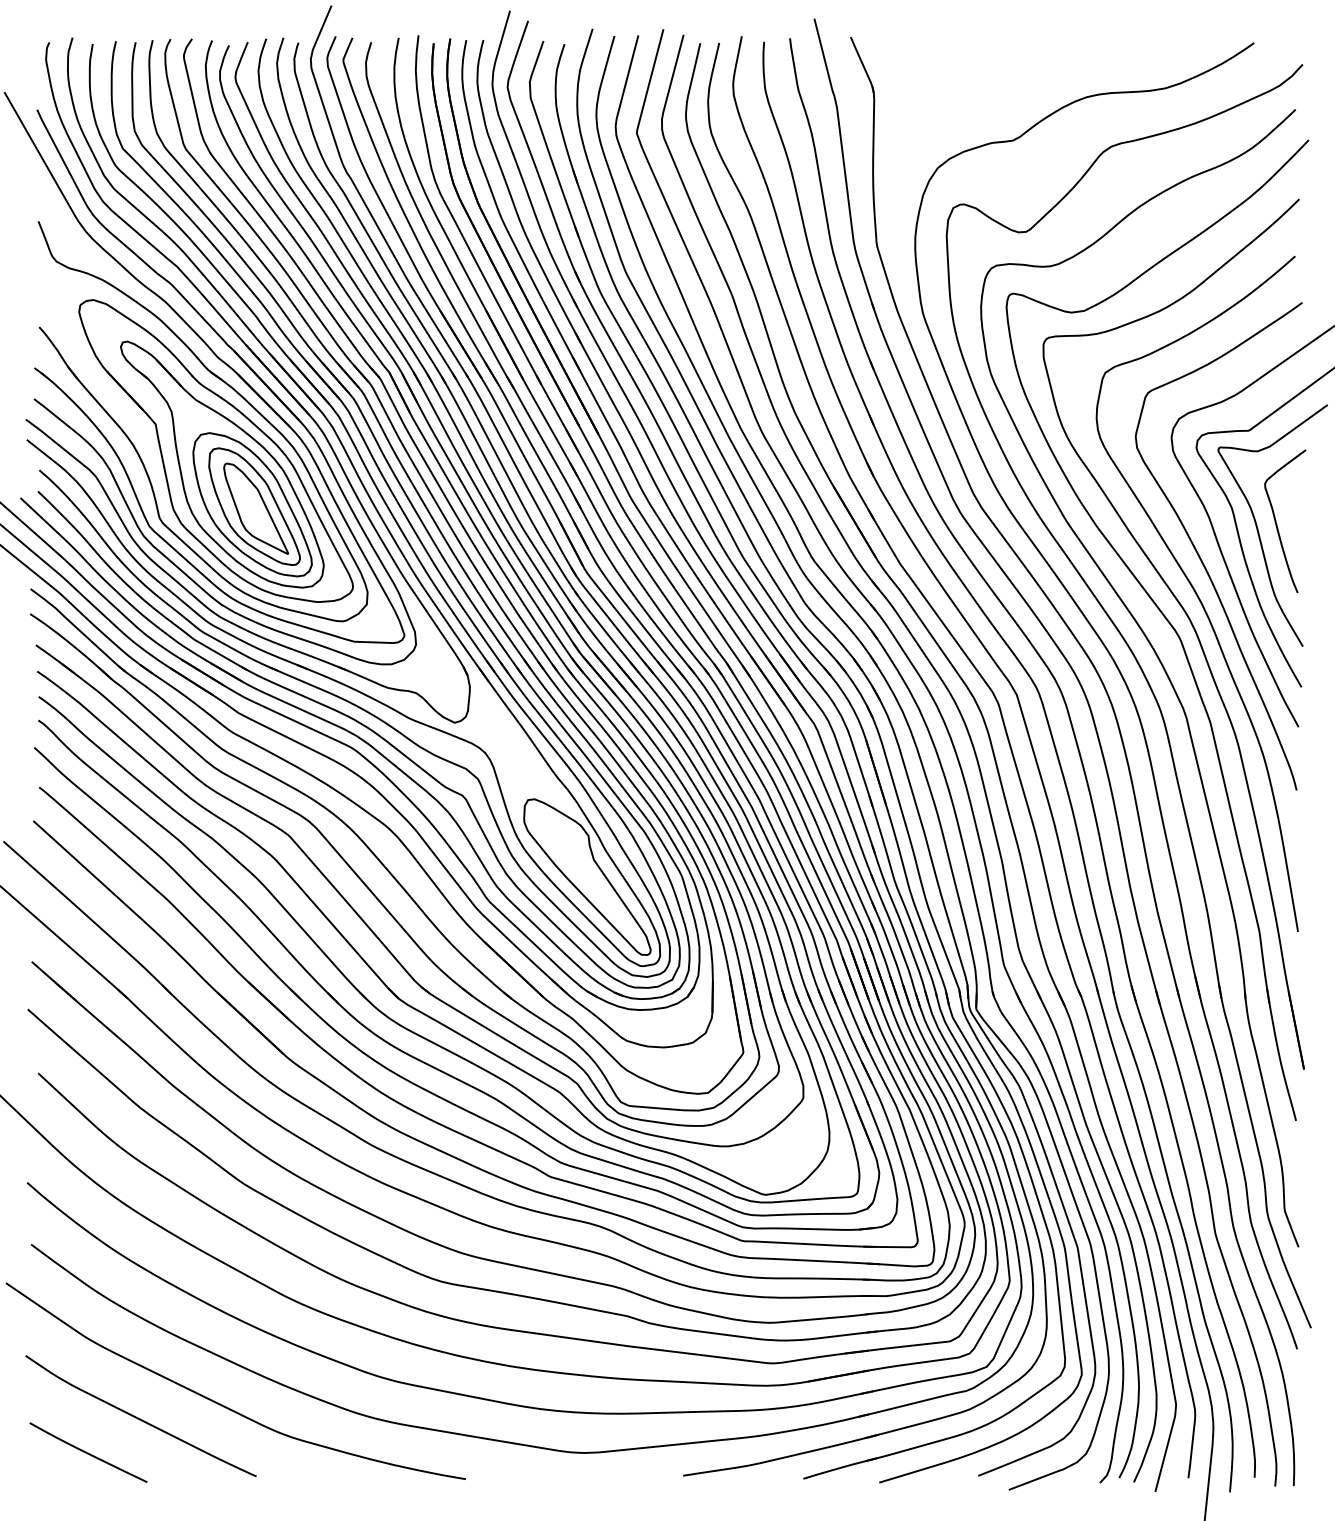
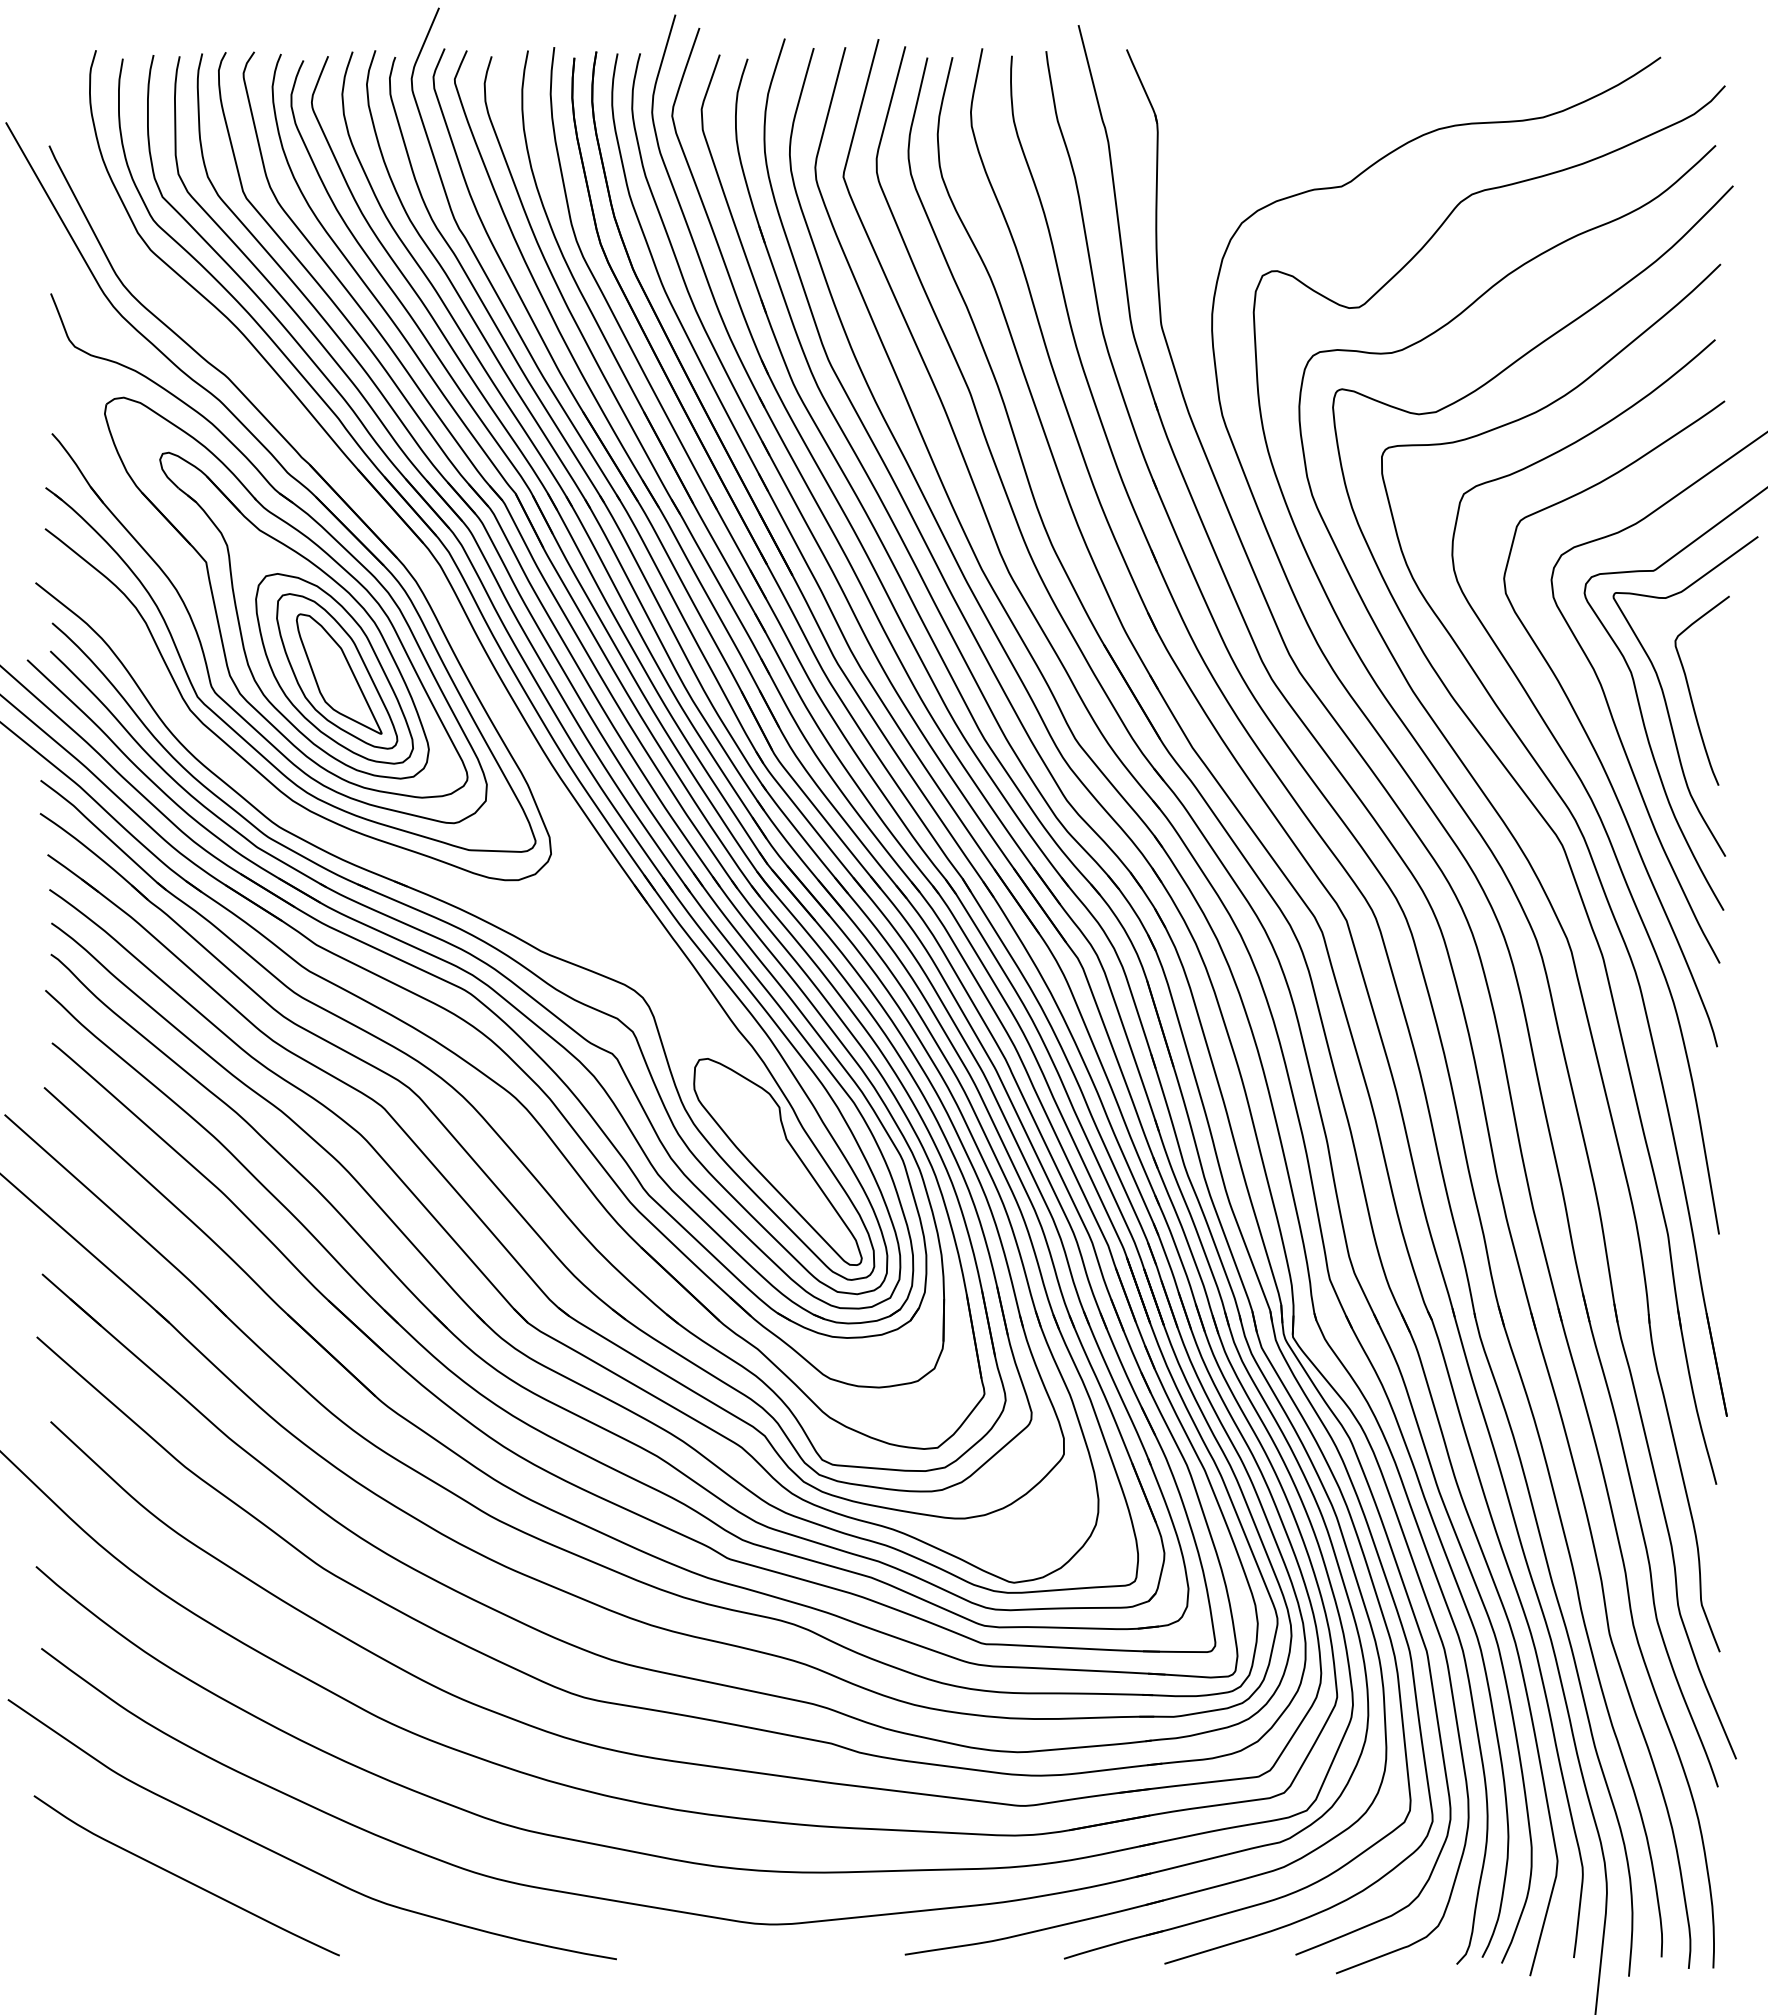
part: (263, 366) -> (349, 485), removed
curve: (88, 1452) -> (117, 1924), removed

